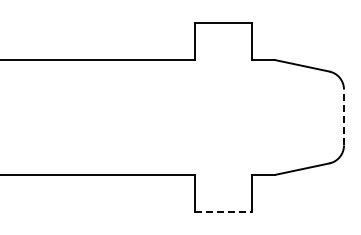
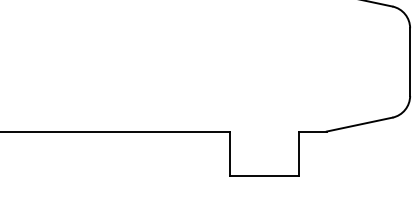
line: (344, 117) -> (410, 62), dashed -> solid
line: (223, 211) -> (264, 175), dashed -> solid

